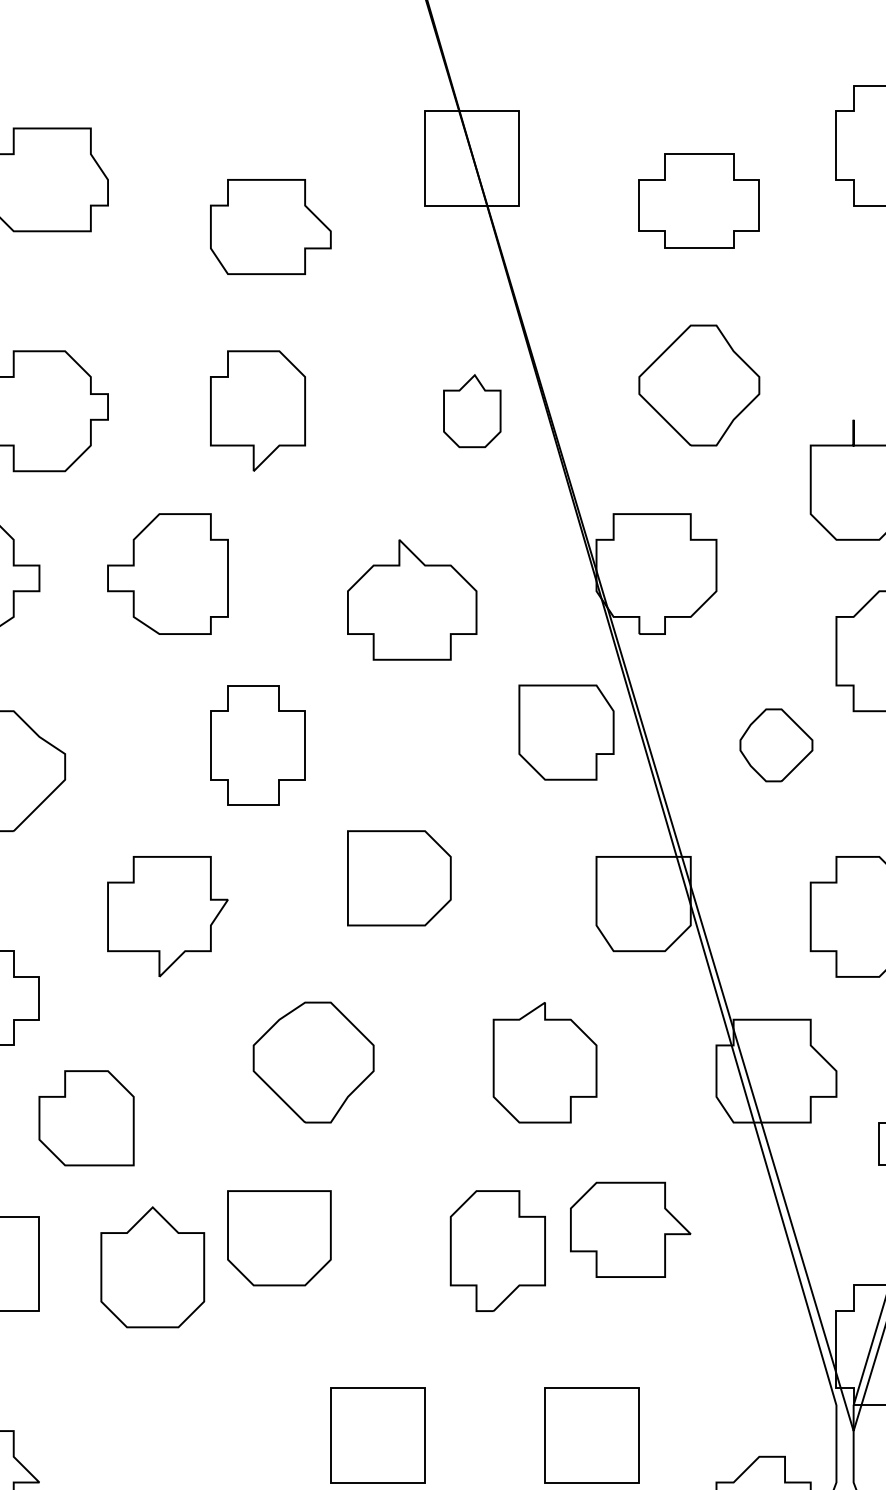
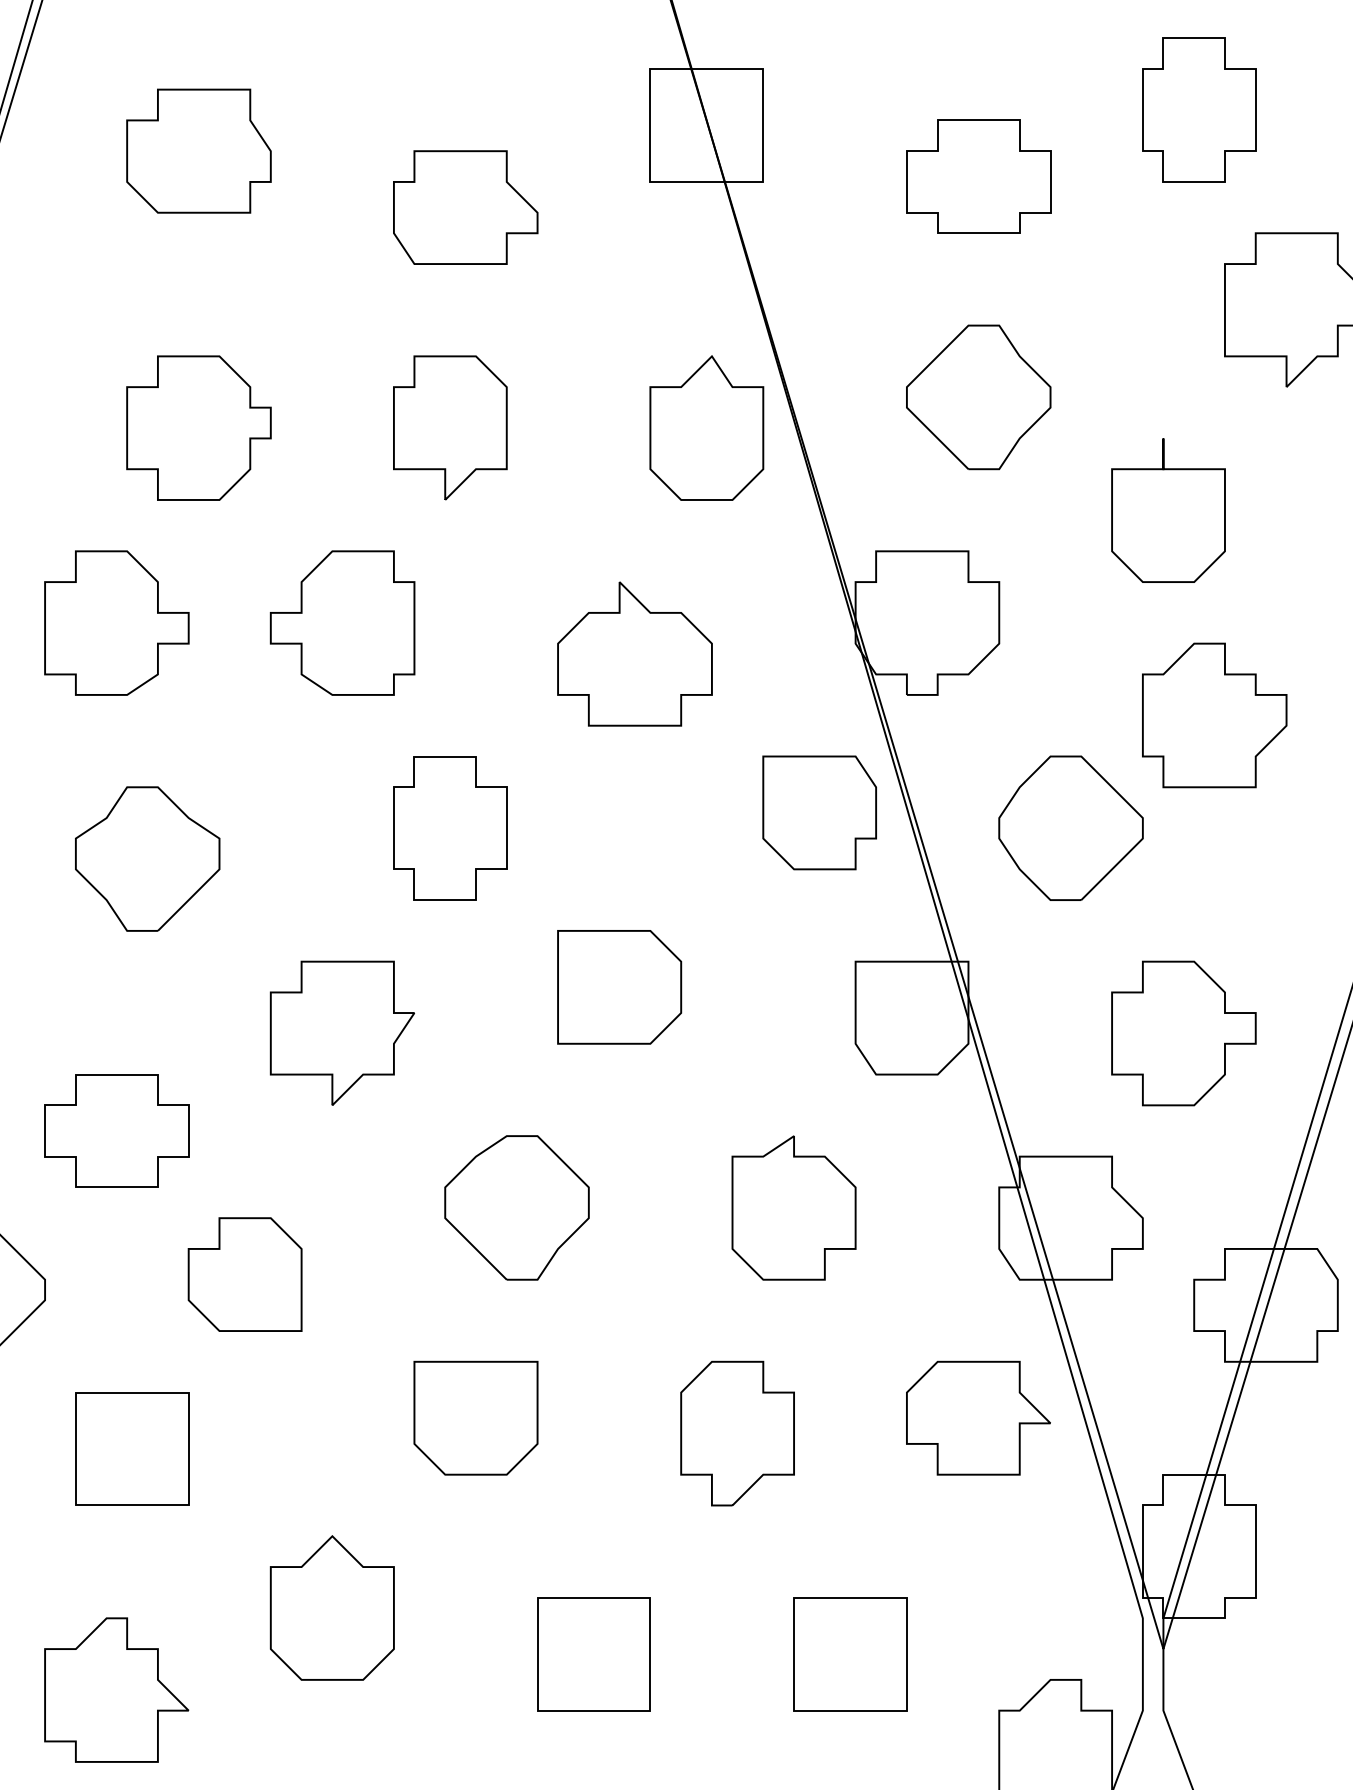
part: (471, 410) -> (706, 427), size x1.67
part: (776, 744) -> (1070, 827), size x1.67
part: (630, 1229) -> (978, 1417), moved
part: (152, 1266) -> (331, 1607), moved

